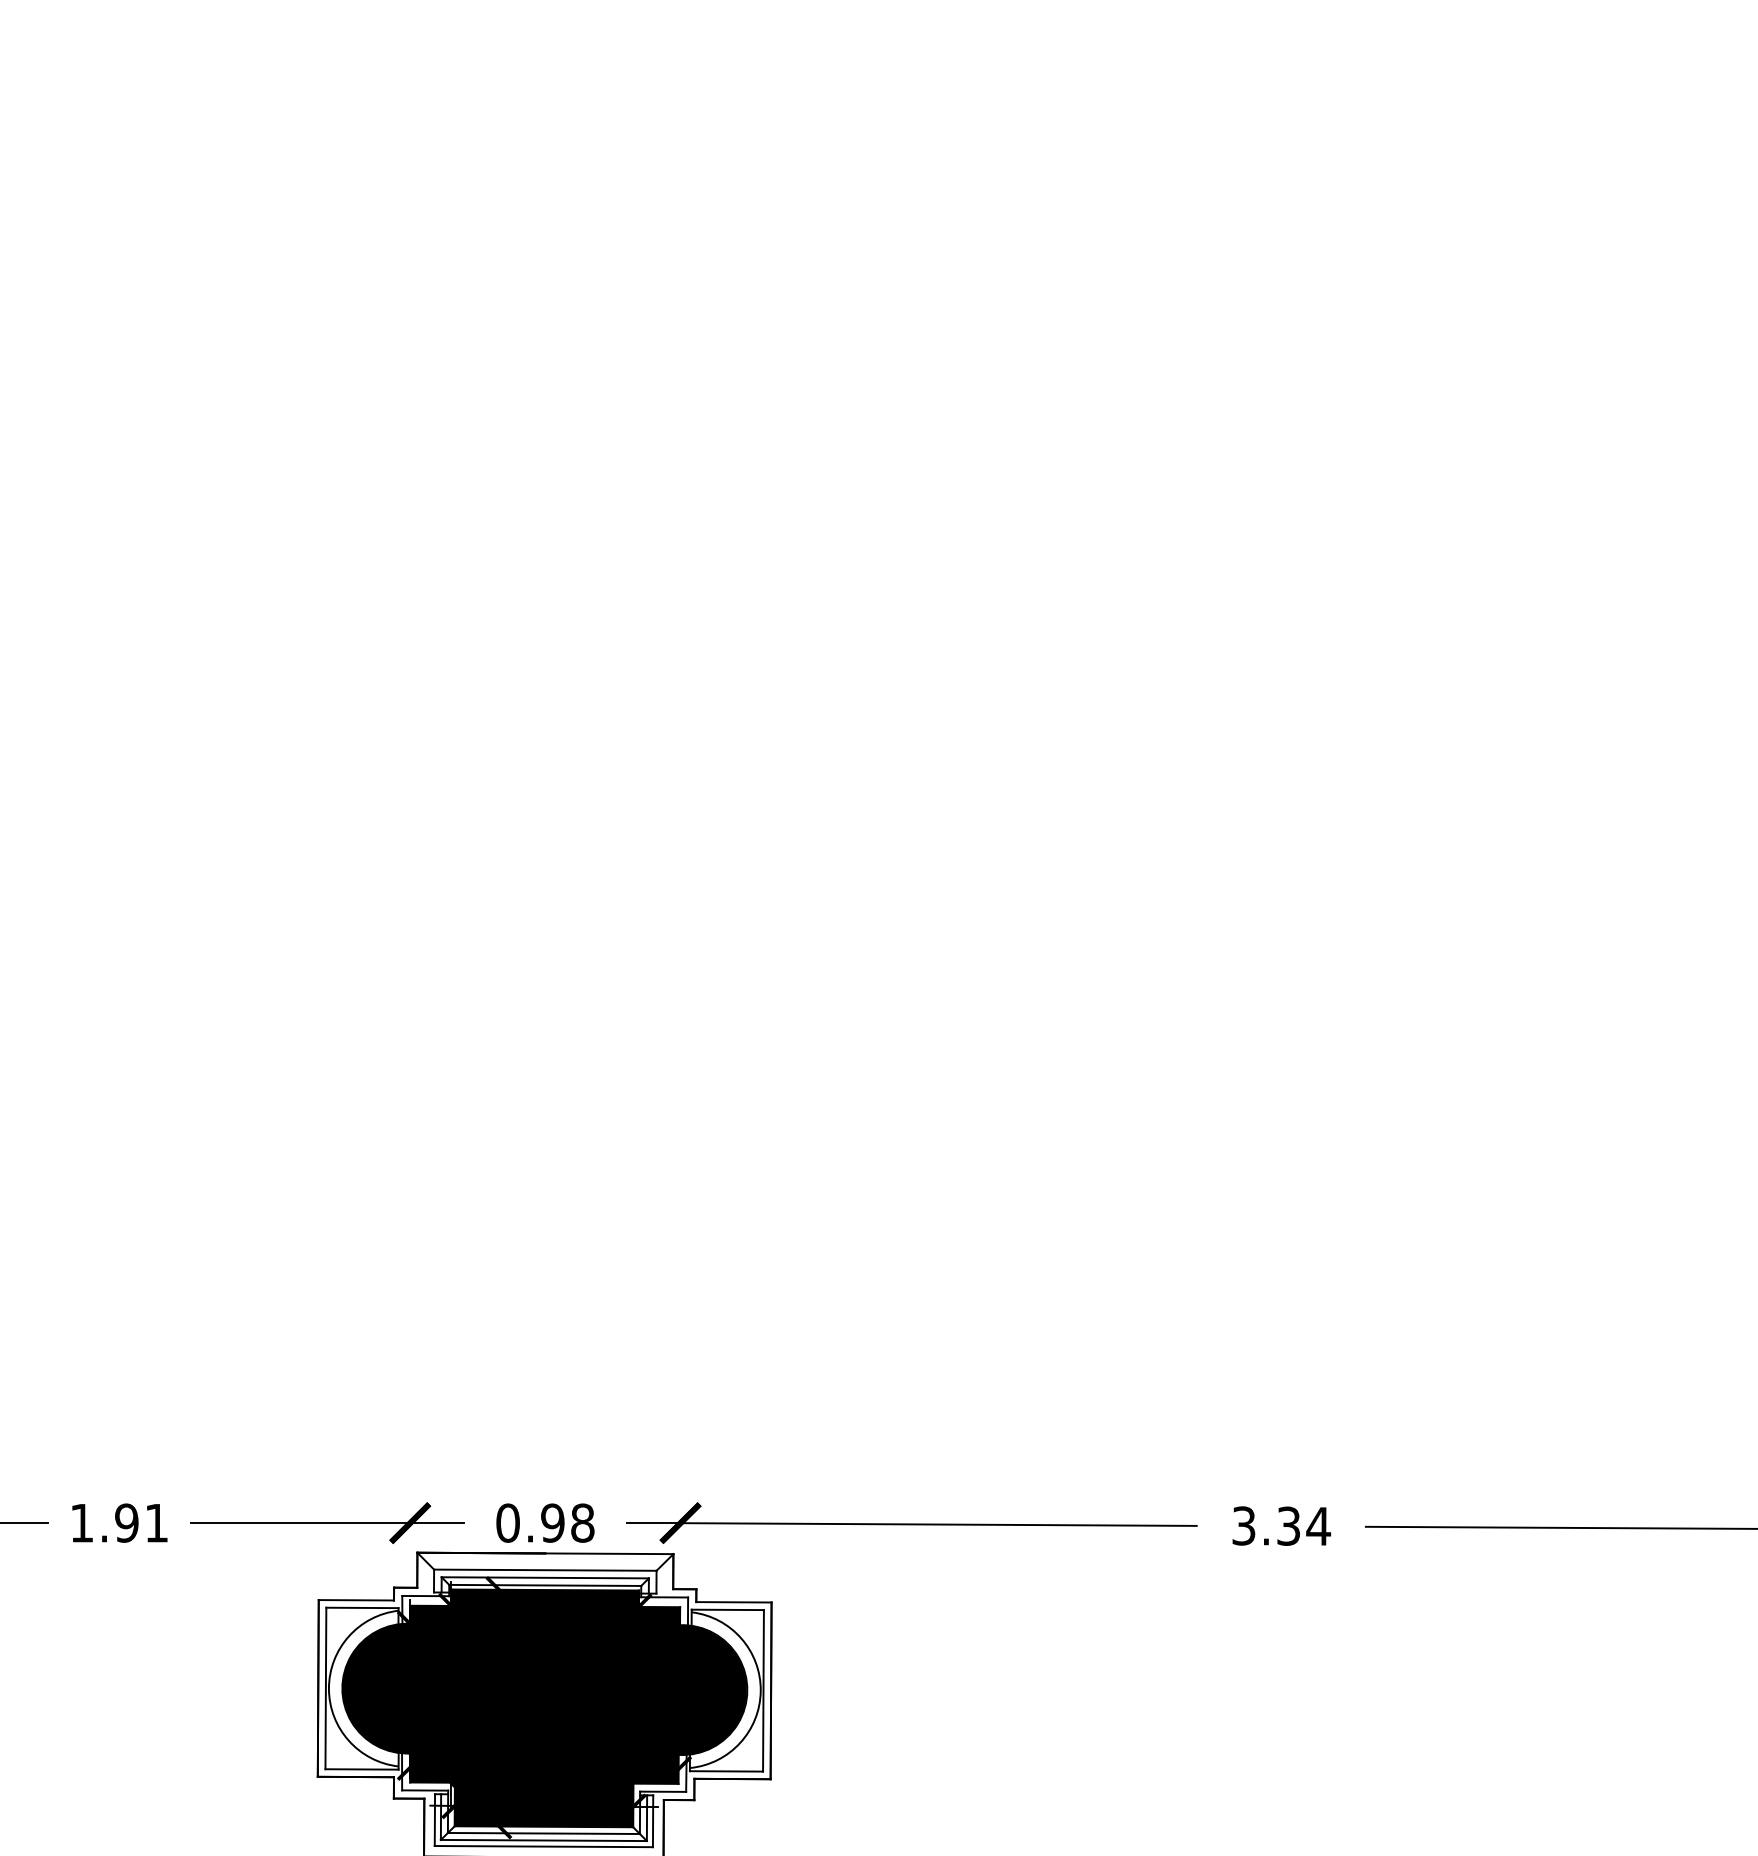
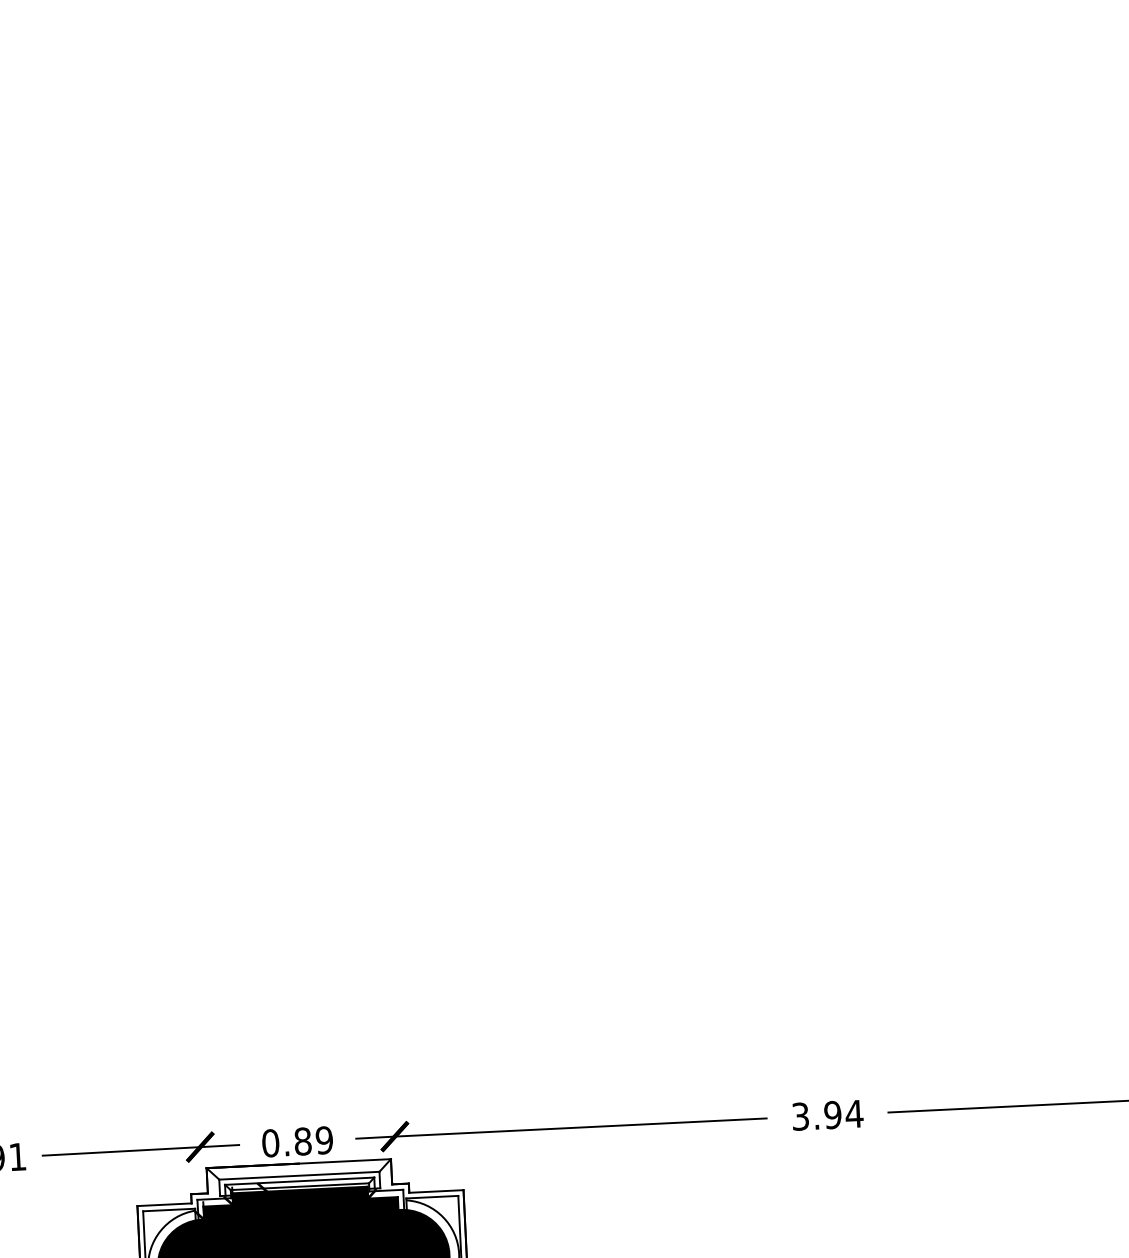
text: (567, 1522) -> (313, 1140), 0.98 -> 0.89
text: (1288, 1525) -> (832, 1114), 3.34 -> 3.94

